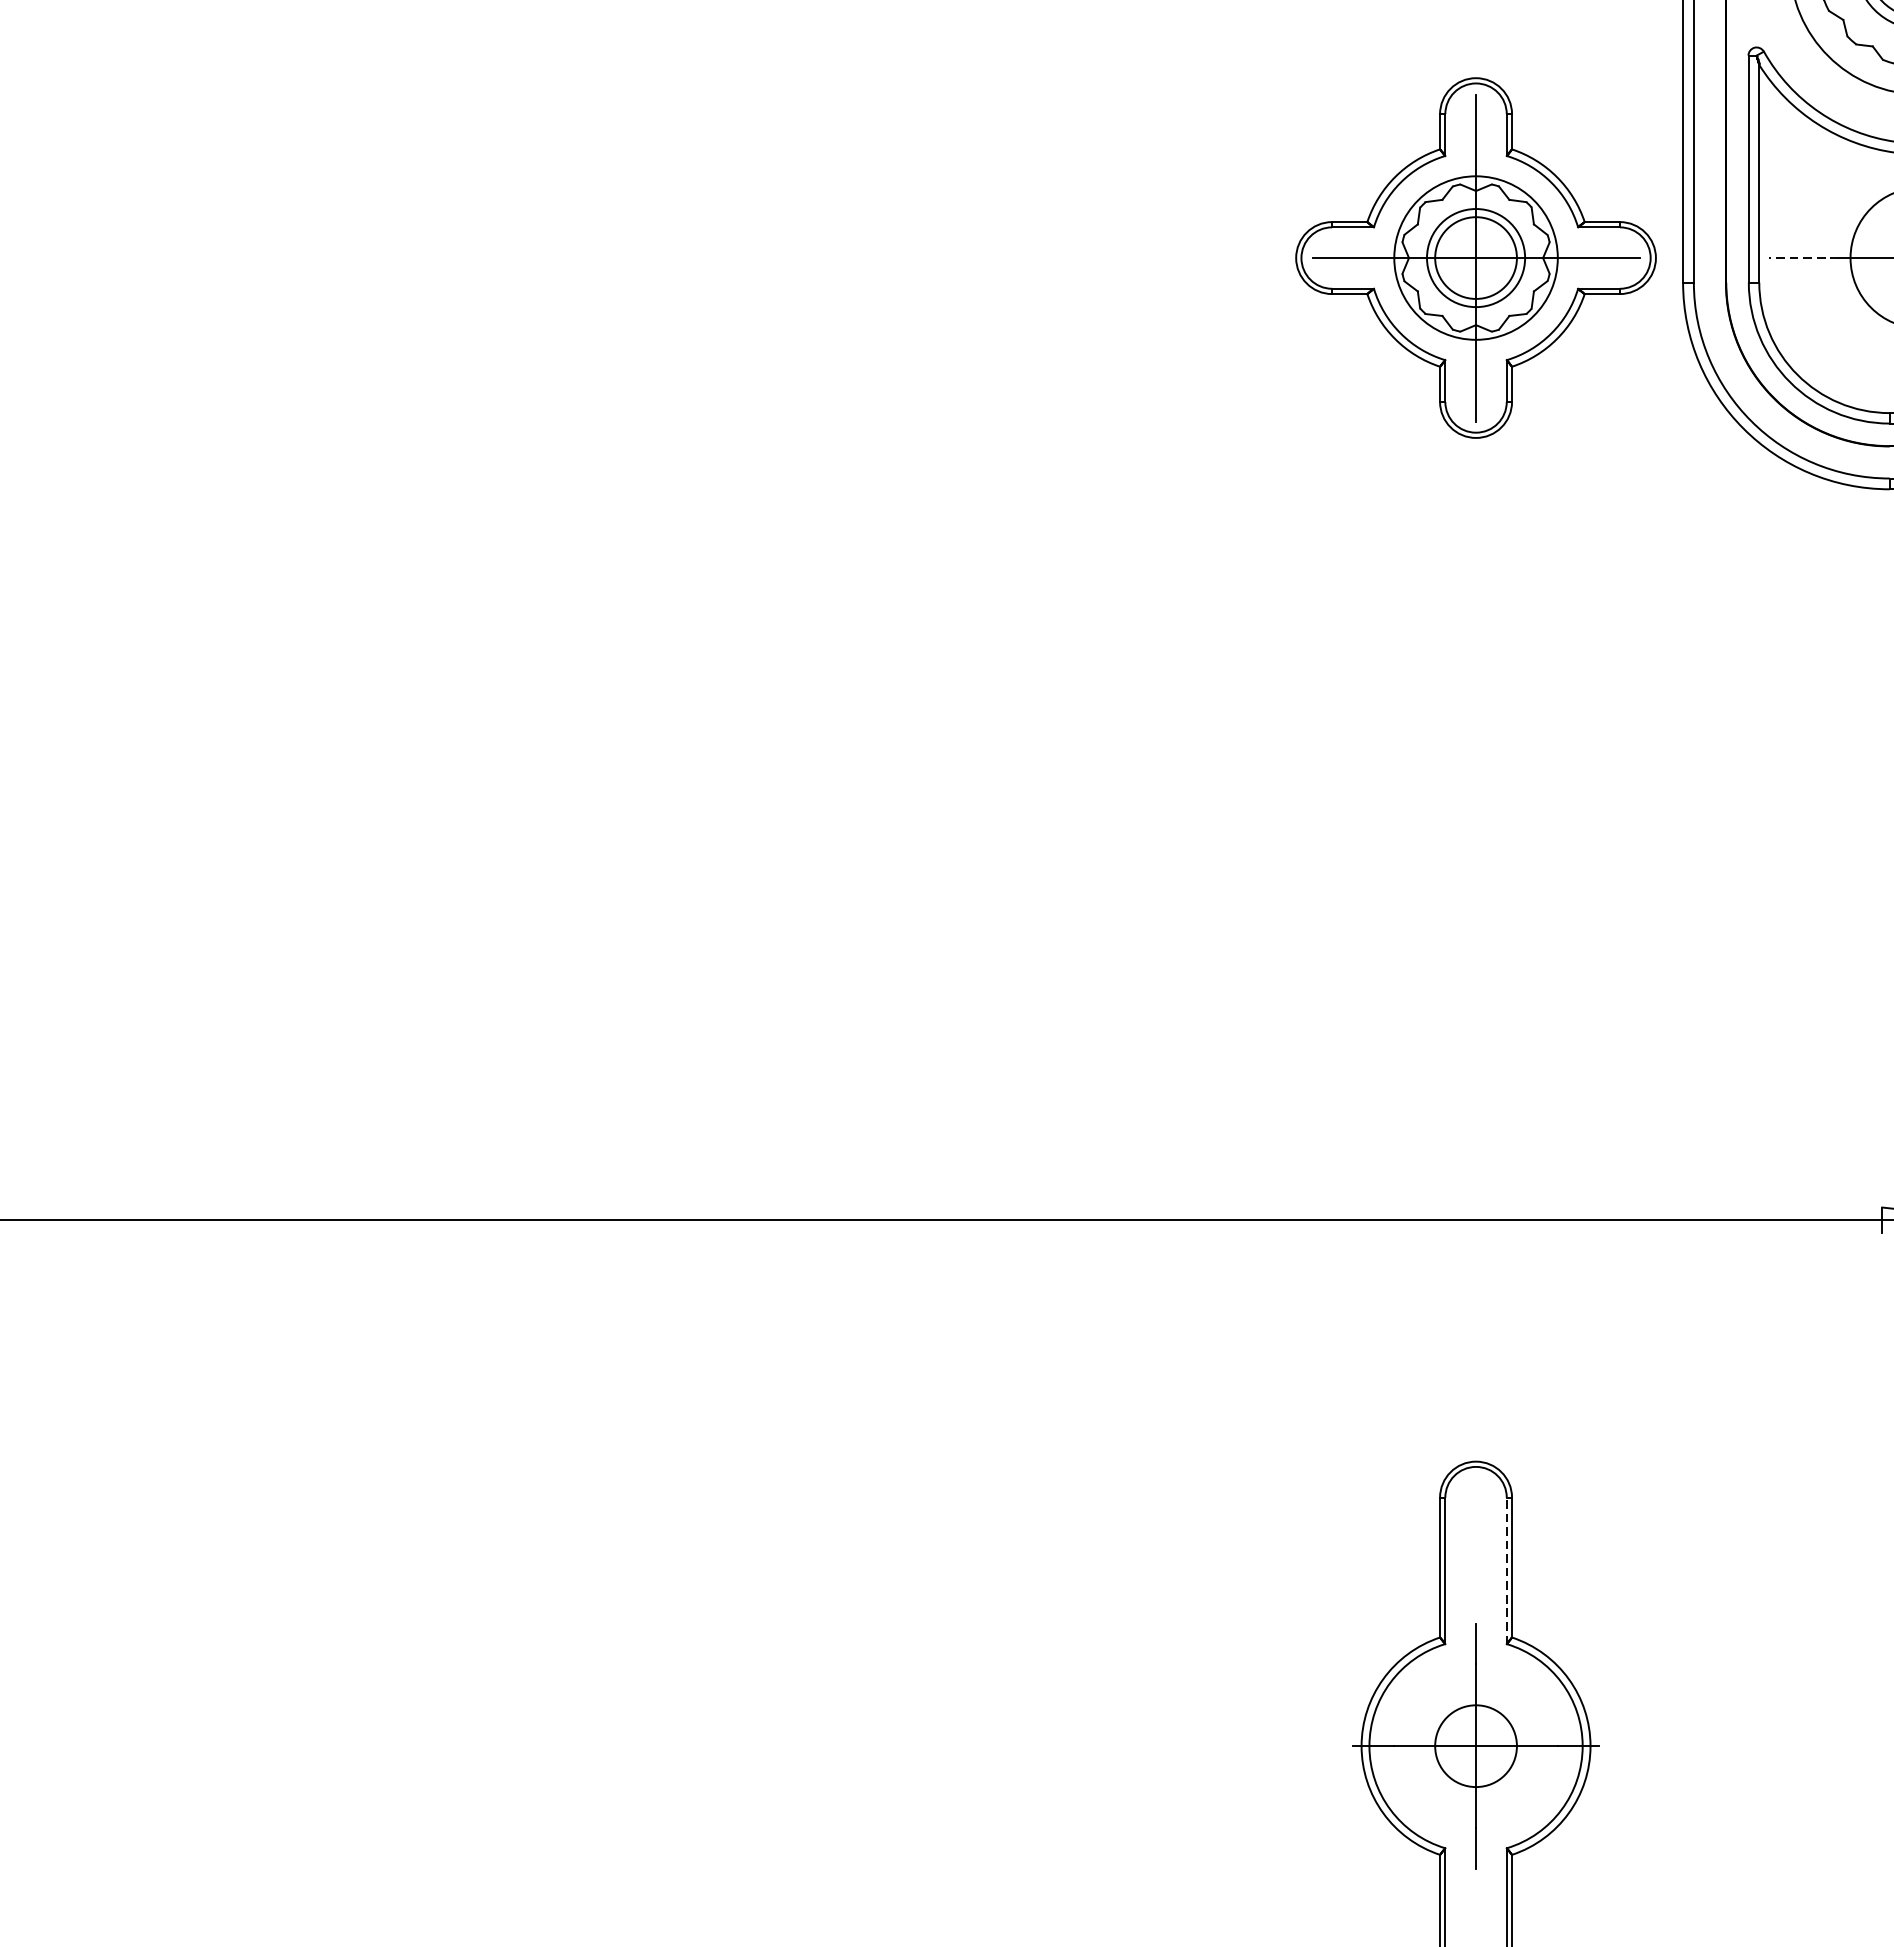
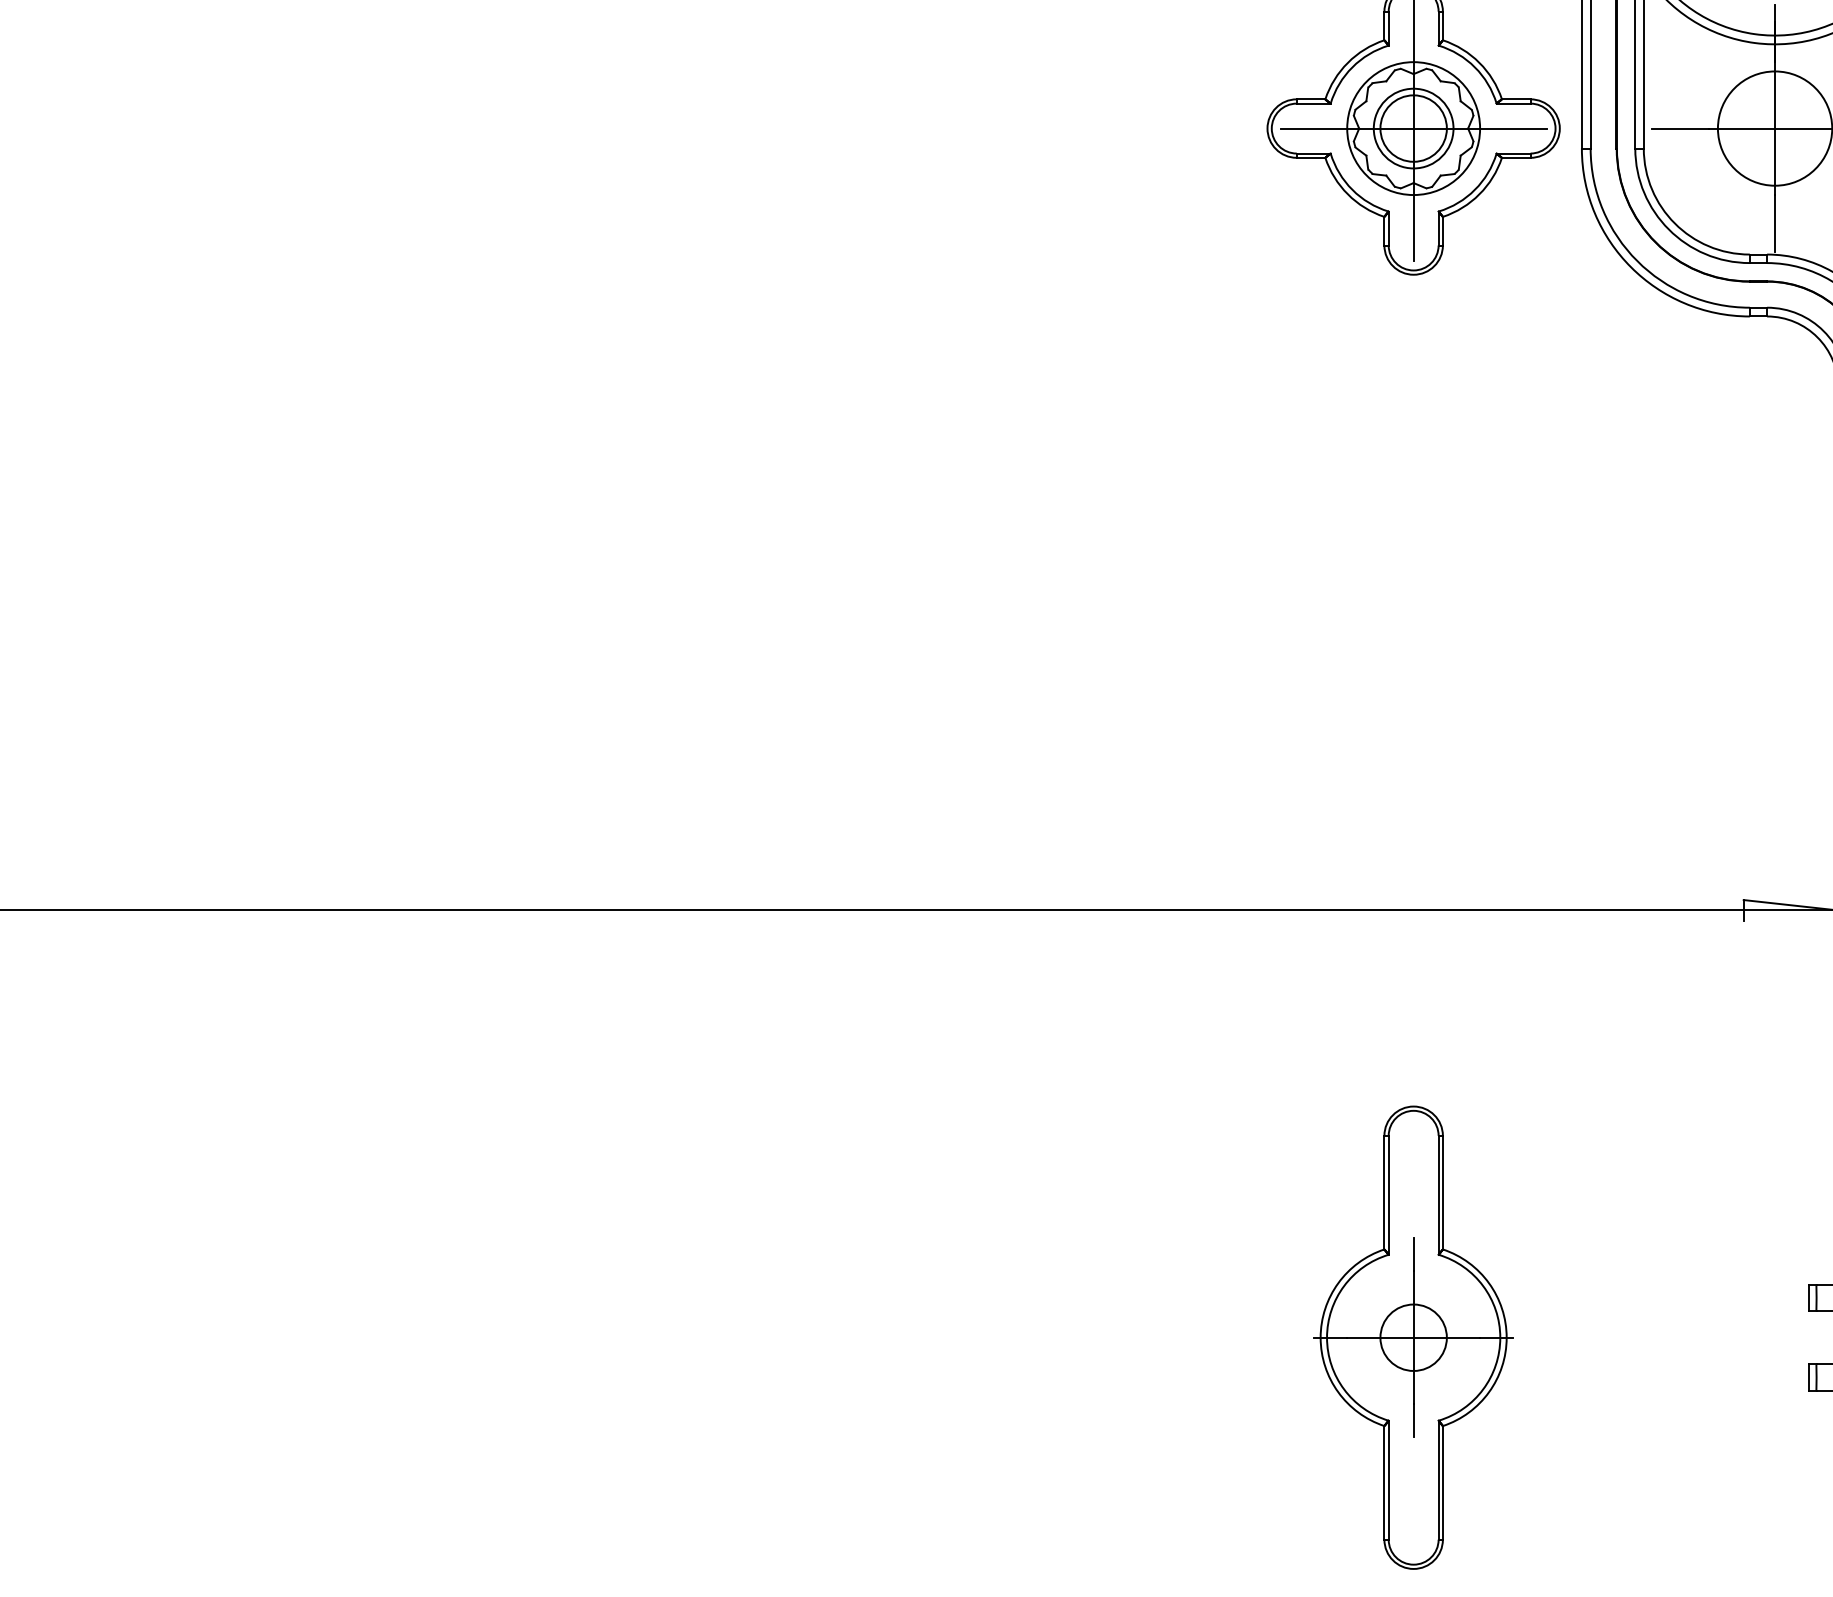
line: (1804, 257) -> (1680, 128), dashed -> solid
line: (1506, 1571) -> (1438, 1195), dashed -> solid

